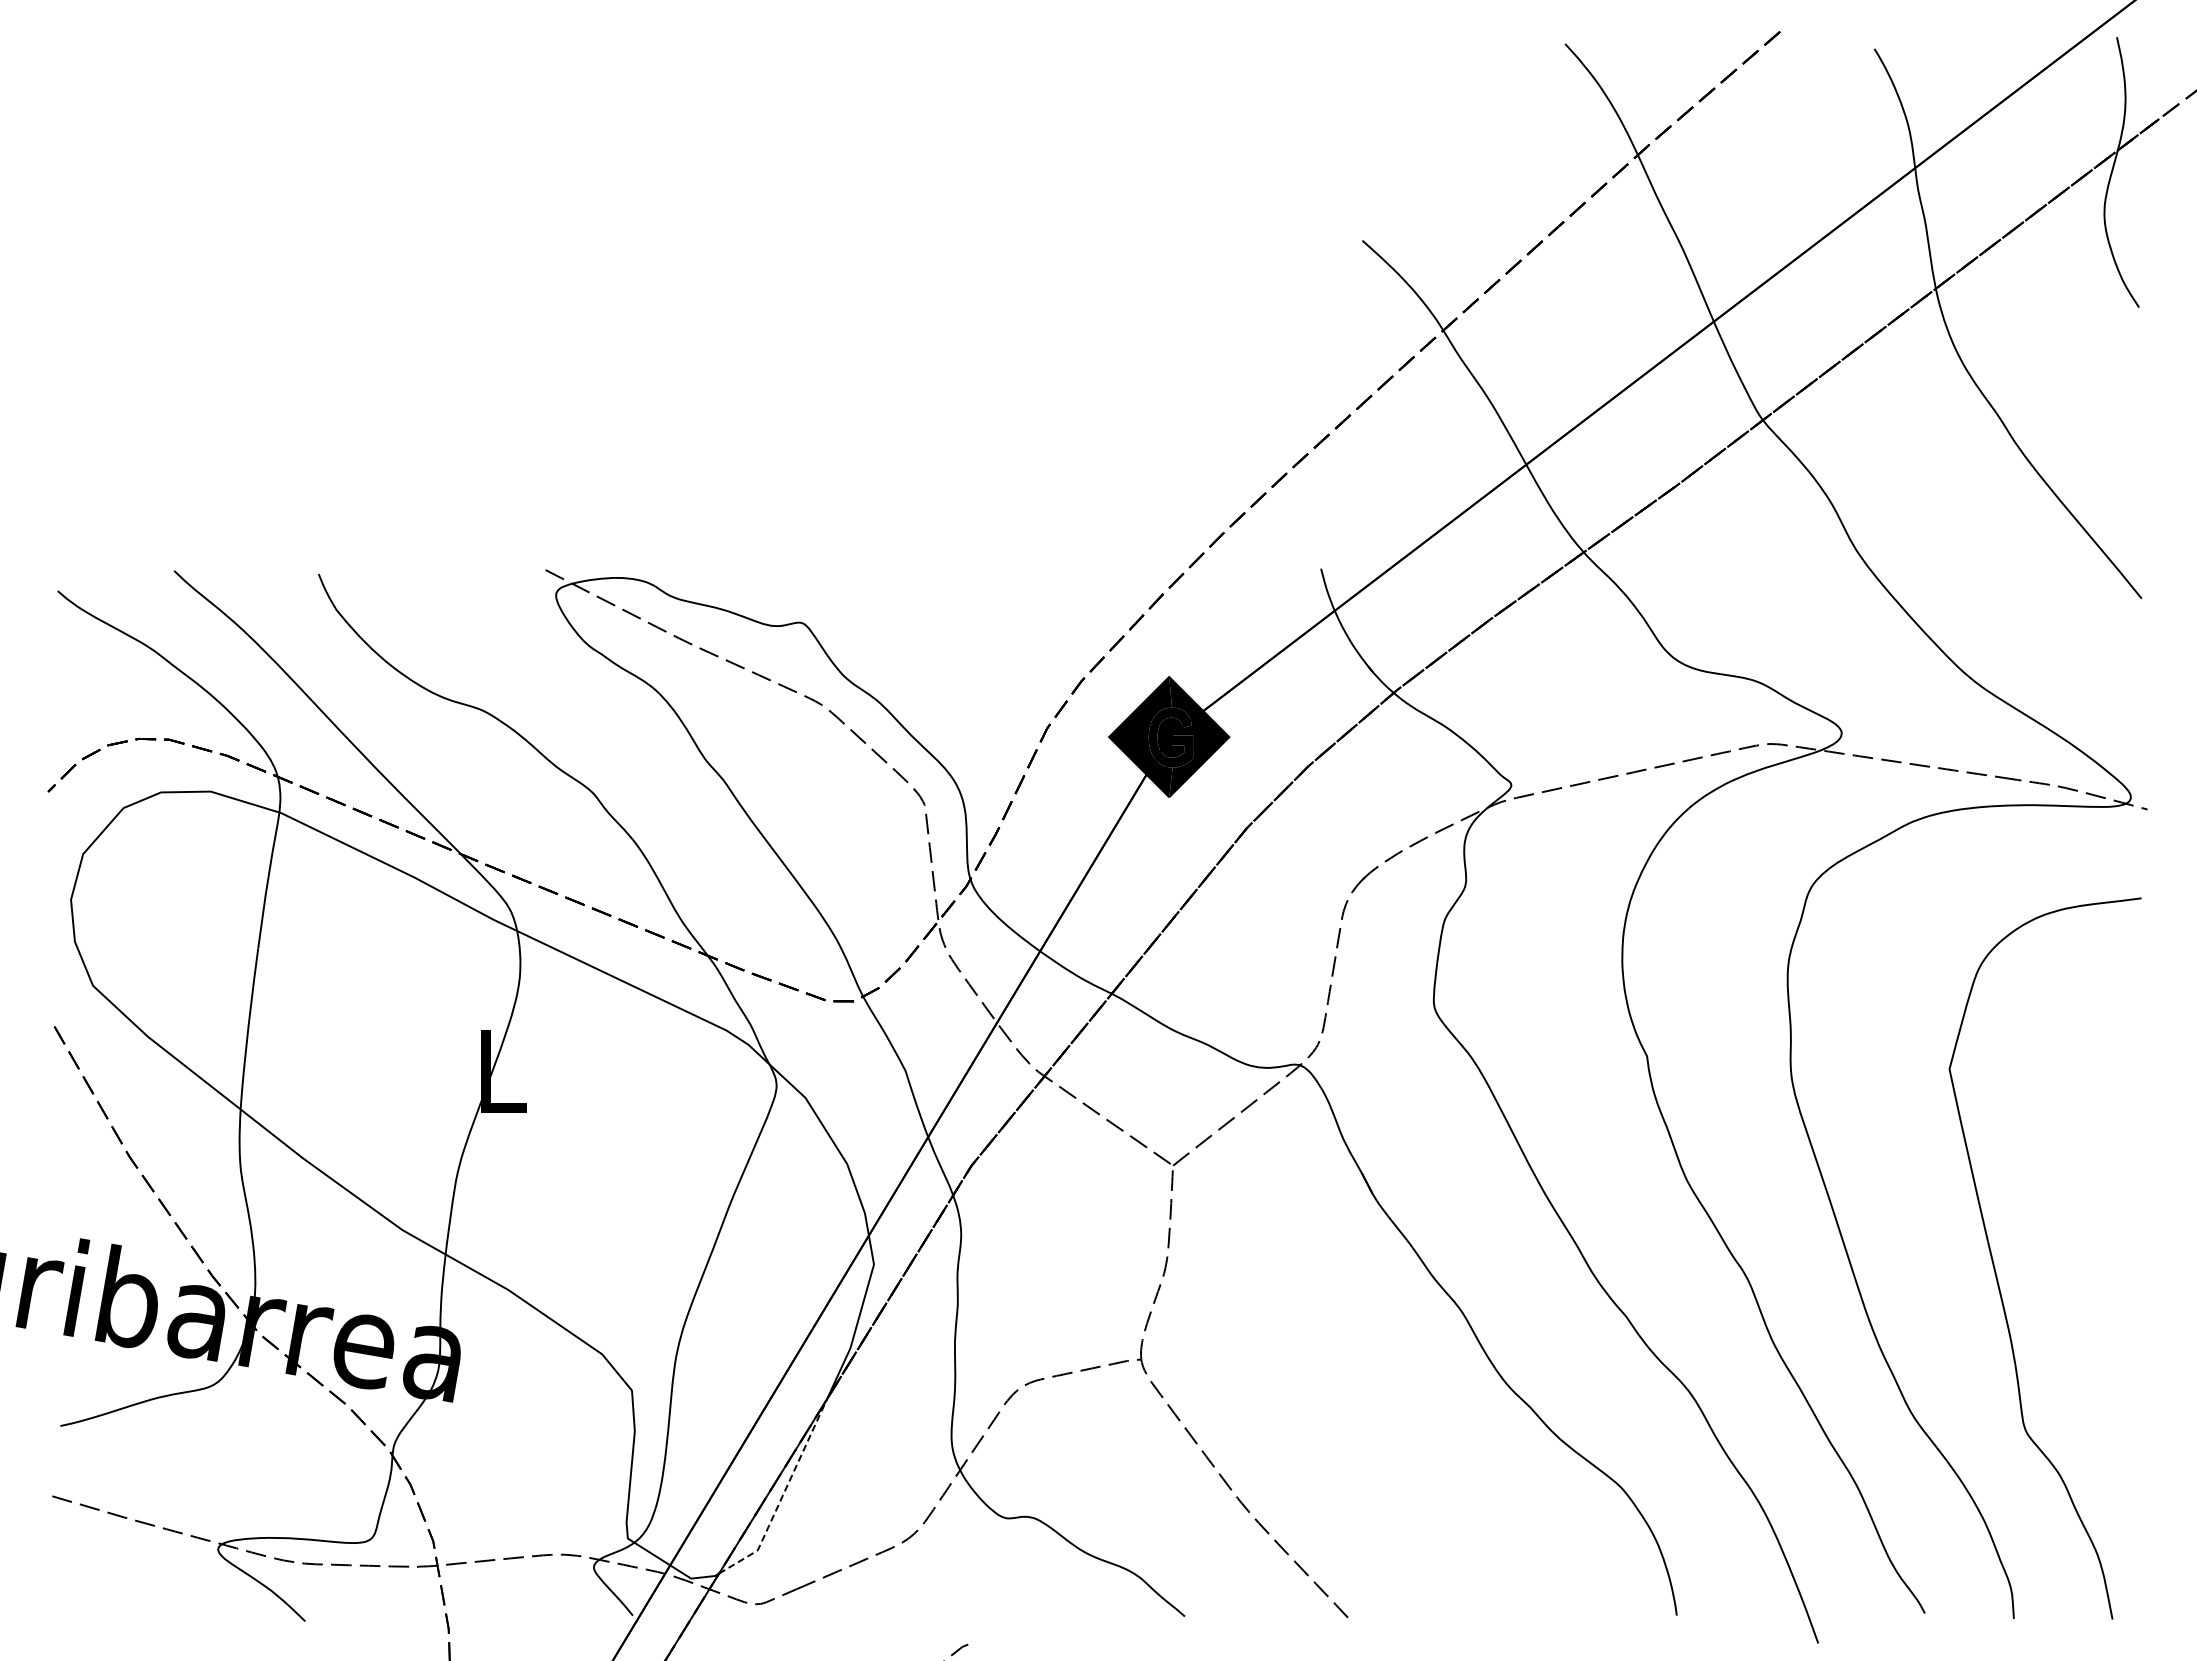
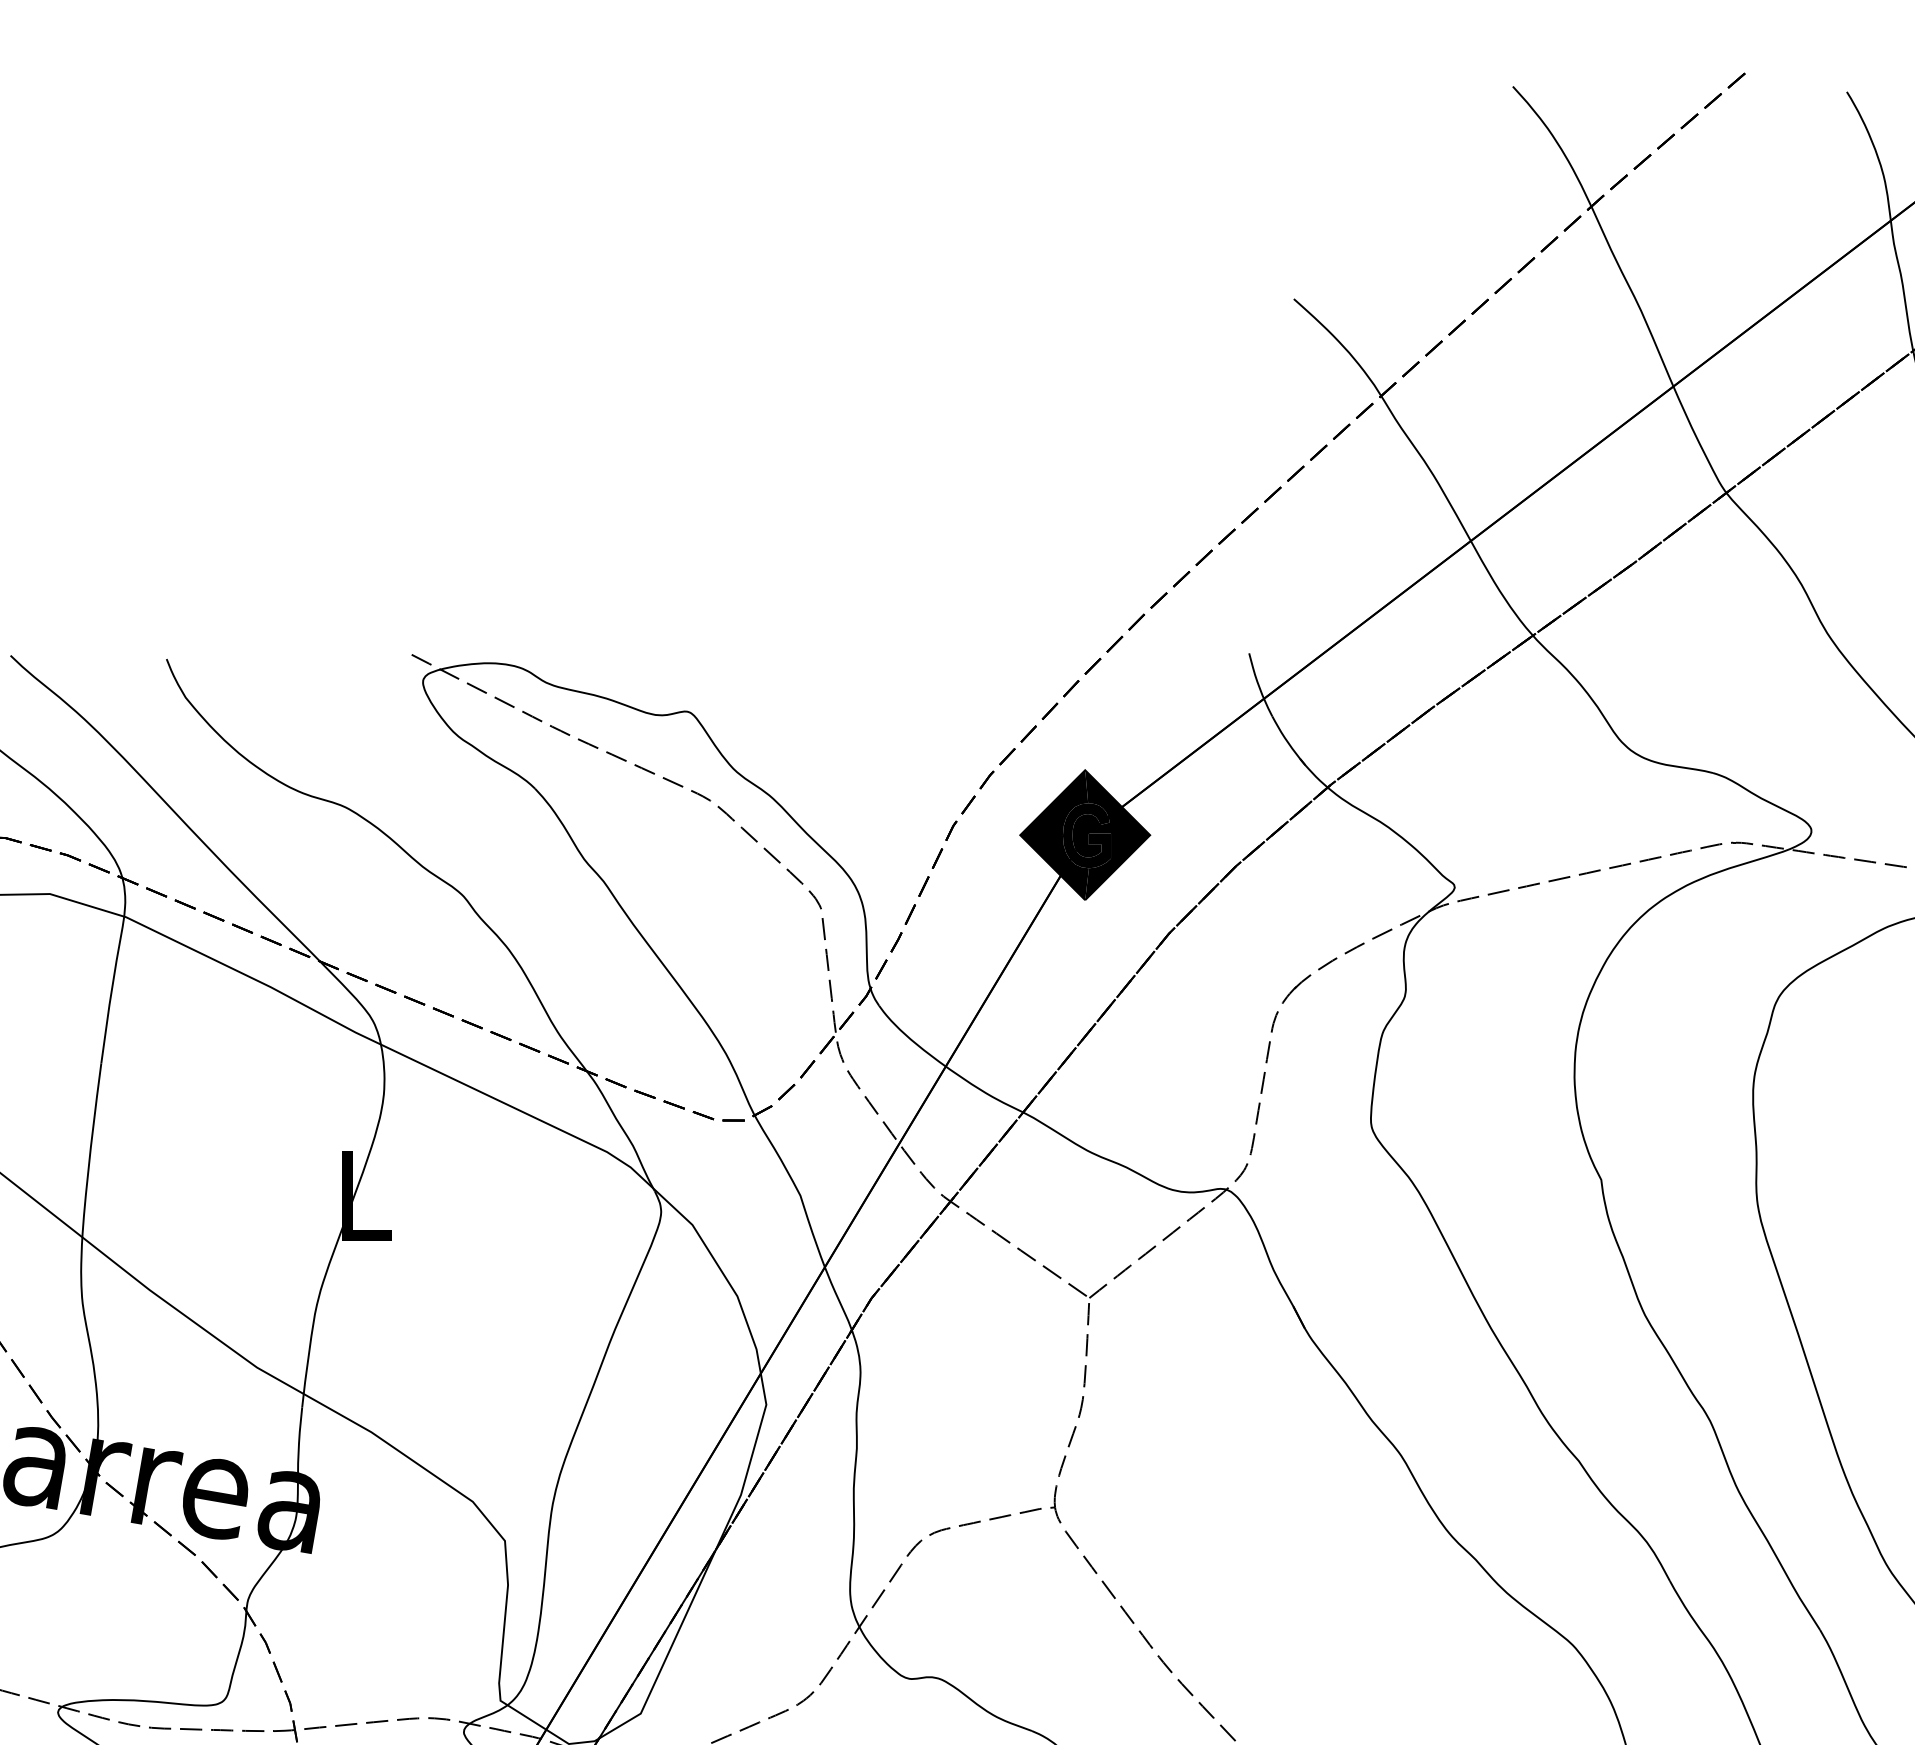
line: (783, 1495) -> (668, 1654), dashed -> solid

